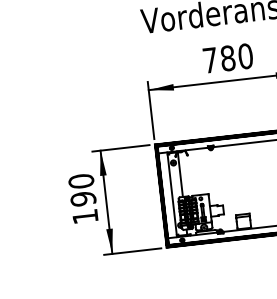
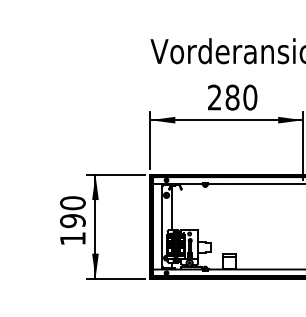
text: (210, 60) -> (214, 97), 780 -> 280

